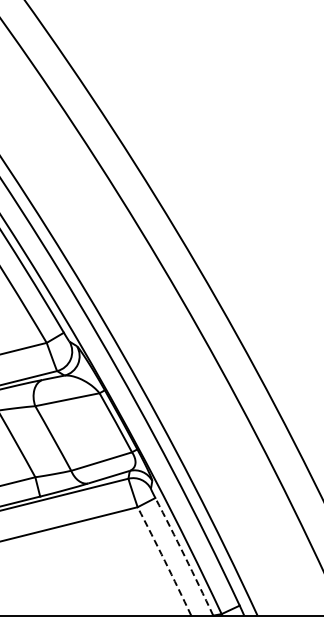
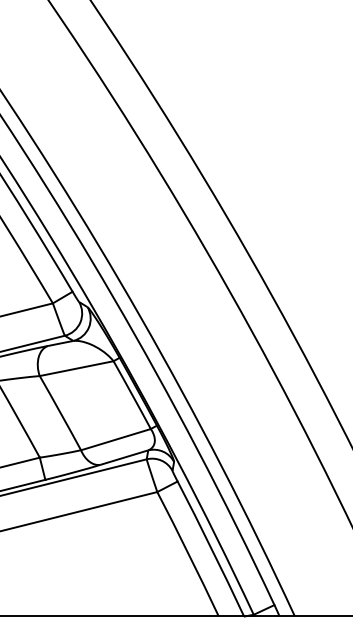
arc: (184, 556) -> (211, 548), dashed -> solid
arc: (164, 561) -> (188, 554), dashed -> solid

